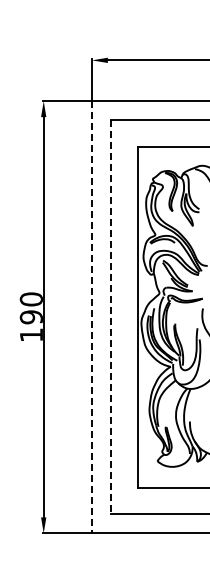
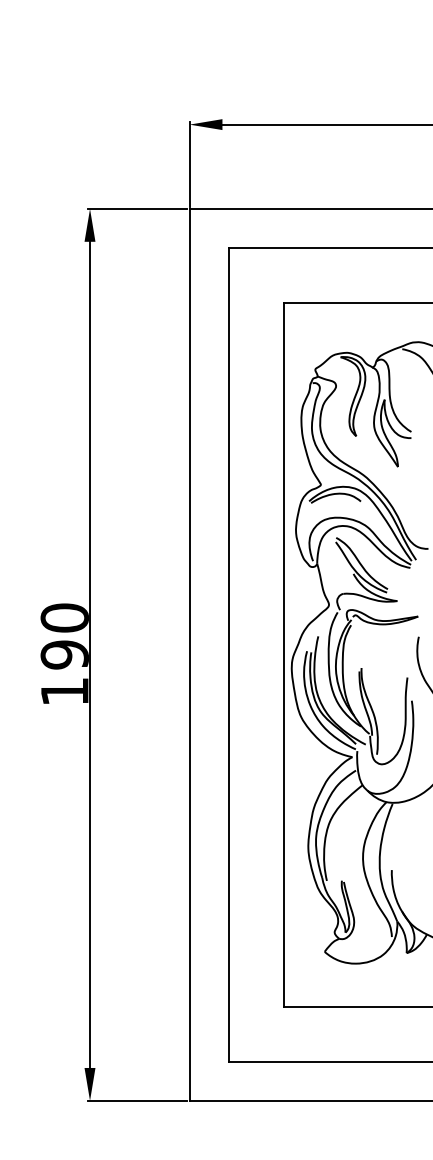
line: (91, 317) -> (188, 655), dashed -> solid
line: (110, 317) -> (227, 655), dashed -> solid

